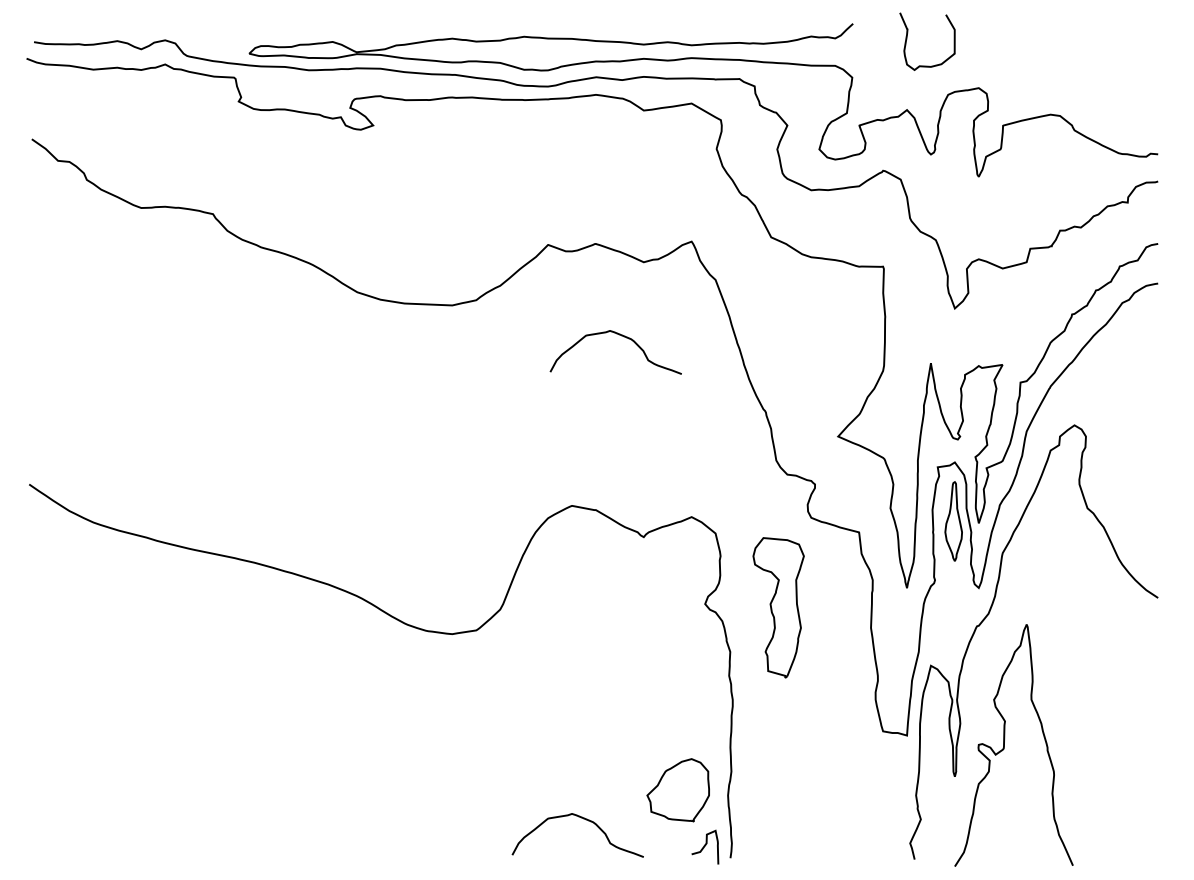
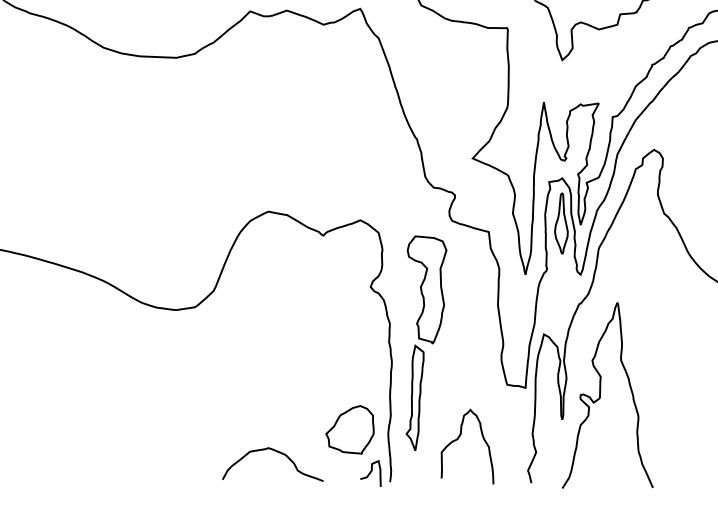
curve: (621, 336) -> (306, 81), removed
part: (763, 748) -> (415, 397), added
curve: (819, 802) -> (458, 439), added

